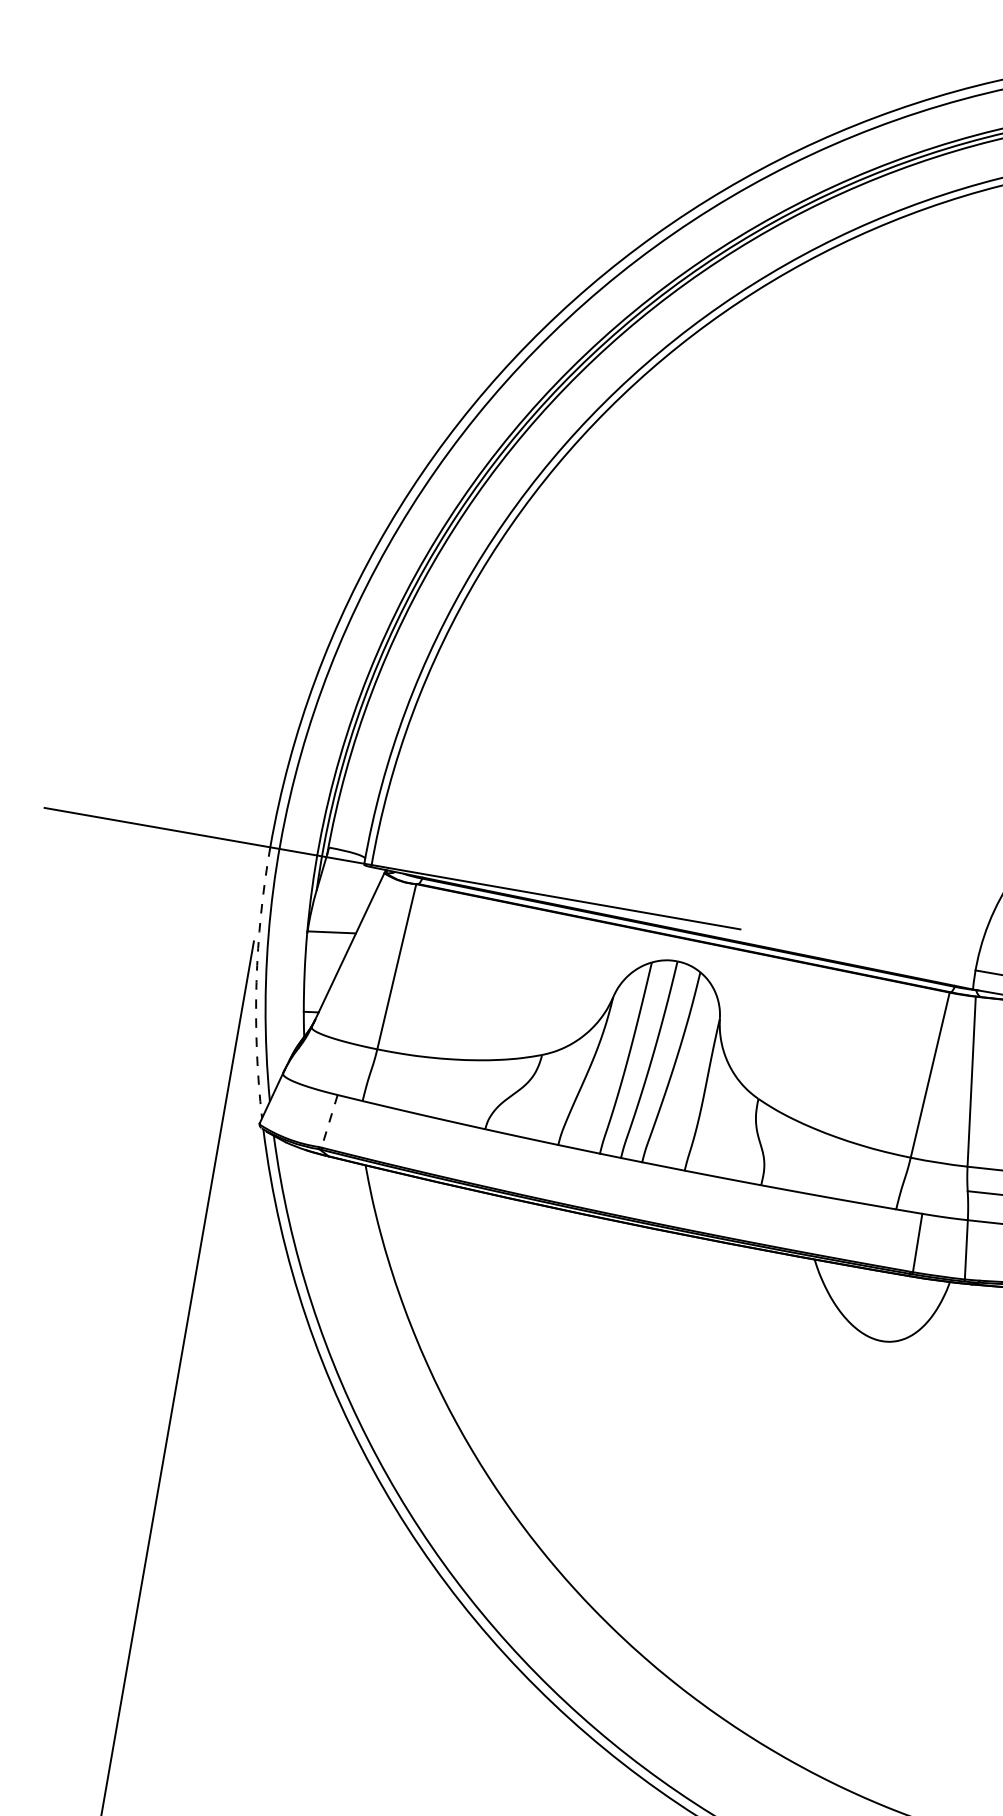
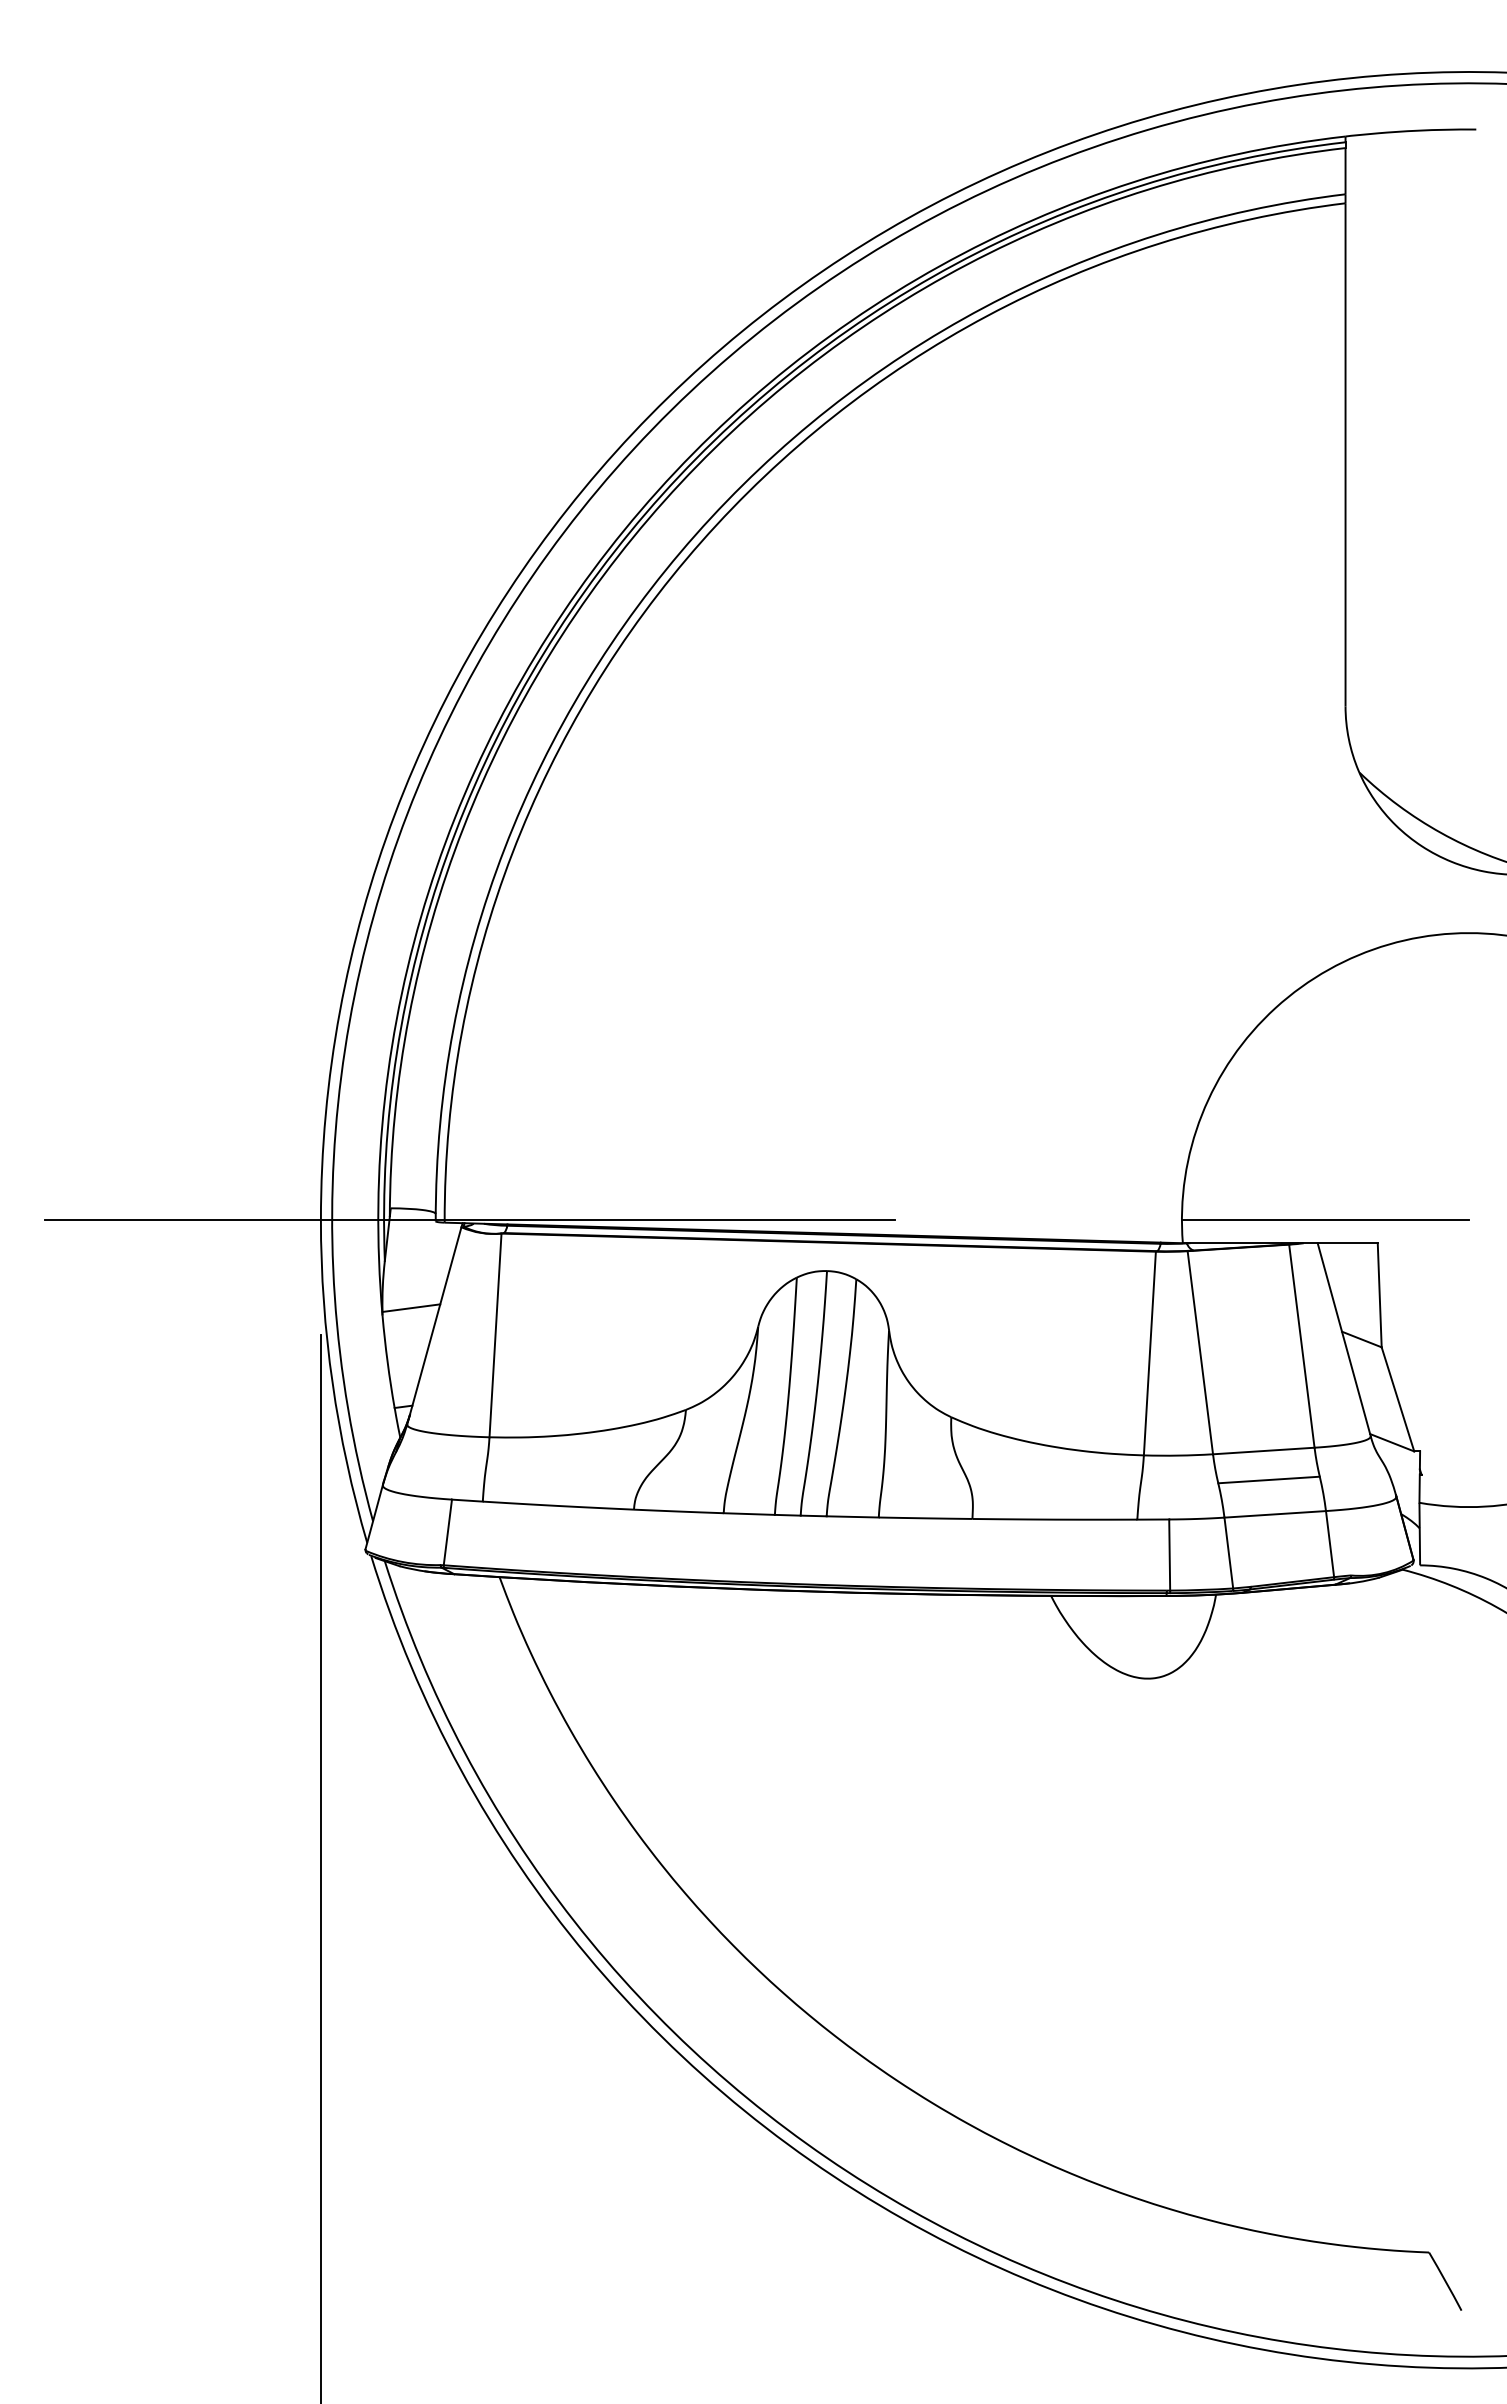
arc: (256, 982) -> (332, 1383), dashed -> solid
line: (329, 1121) -> (447, 1532), dashed -> solid

